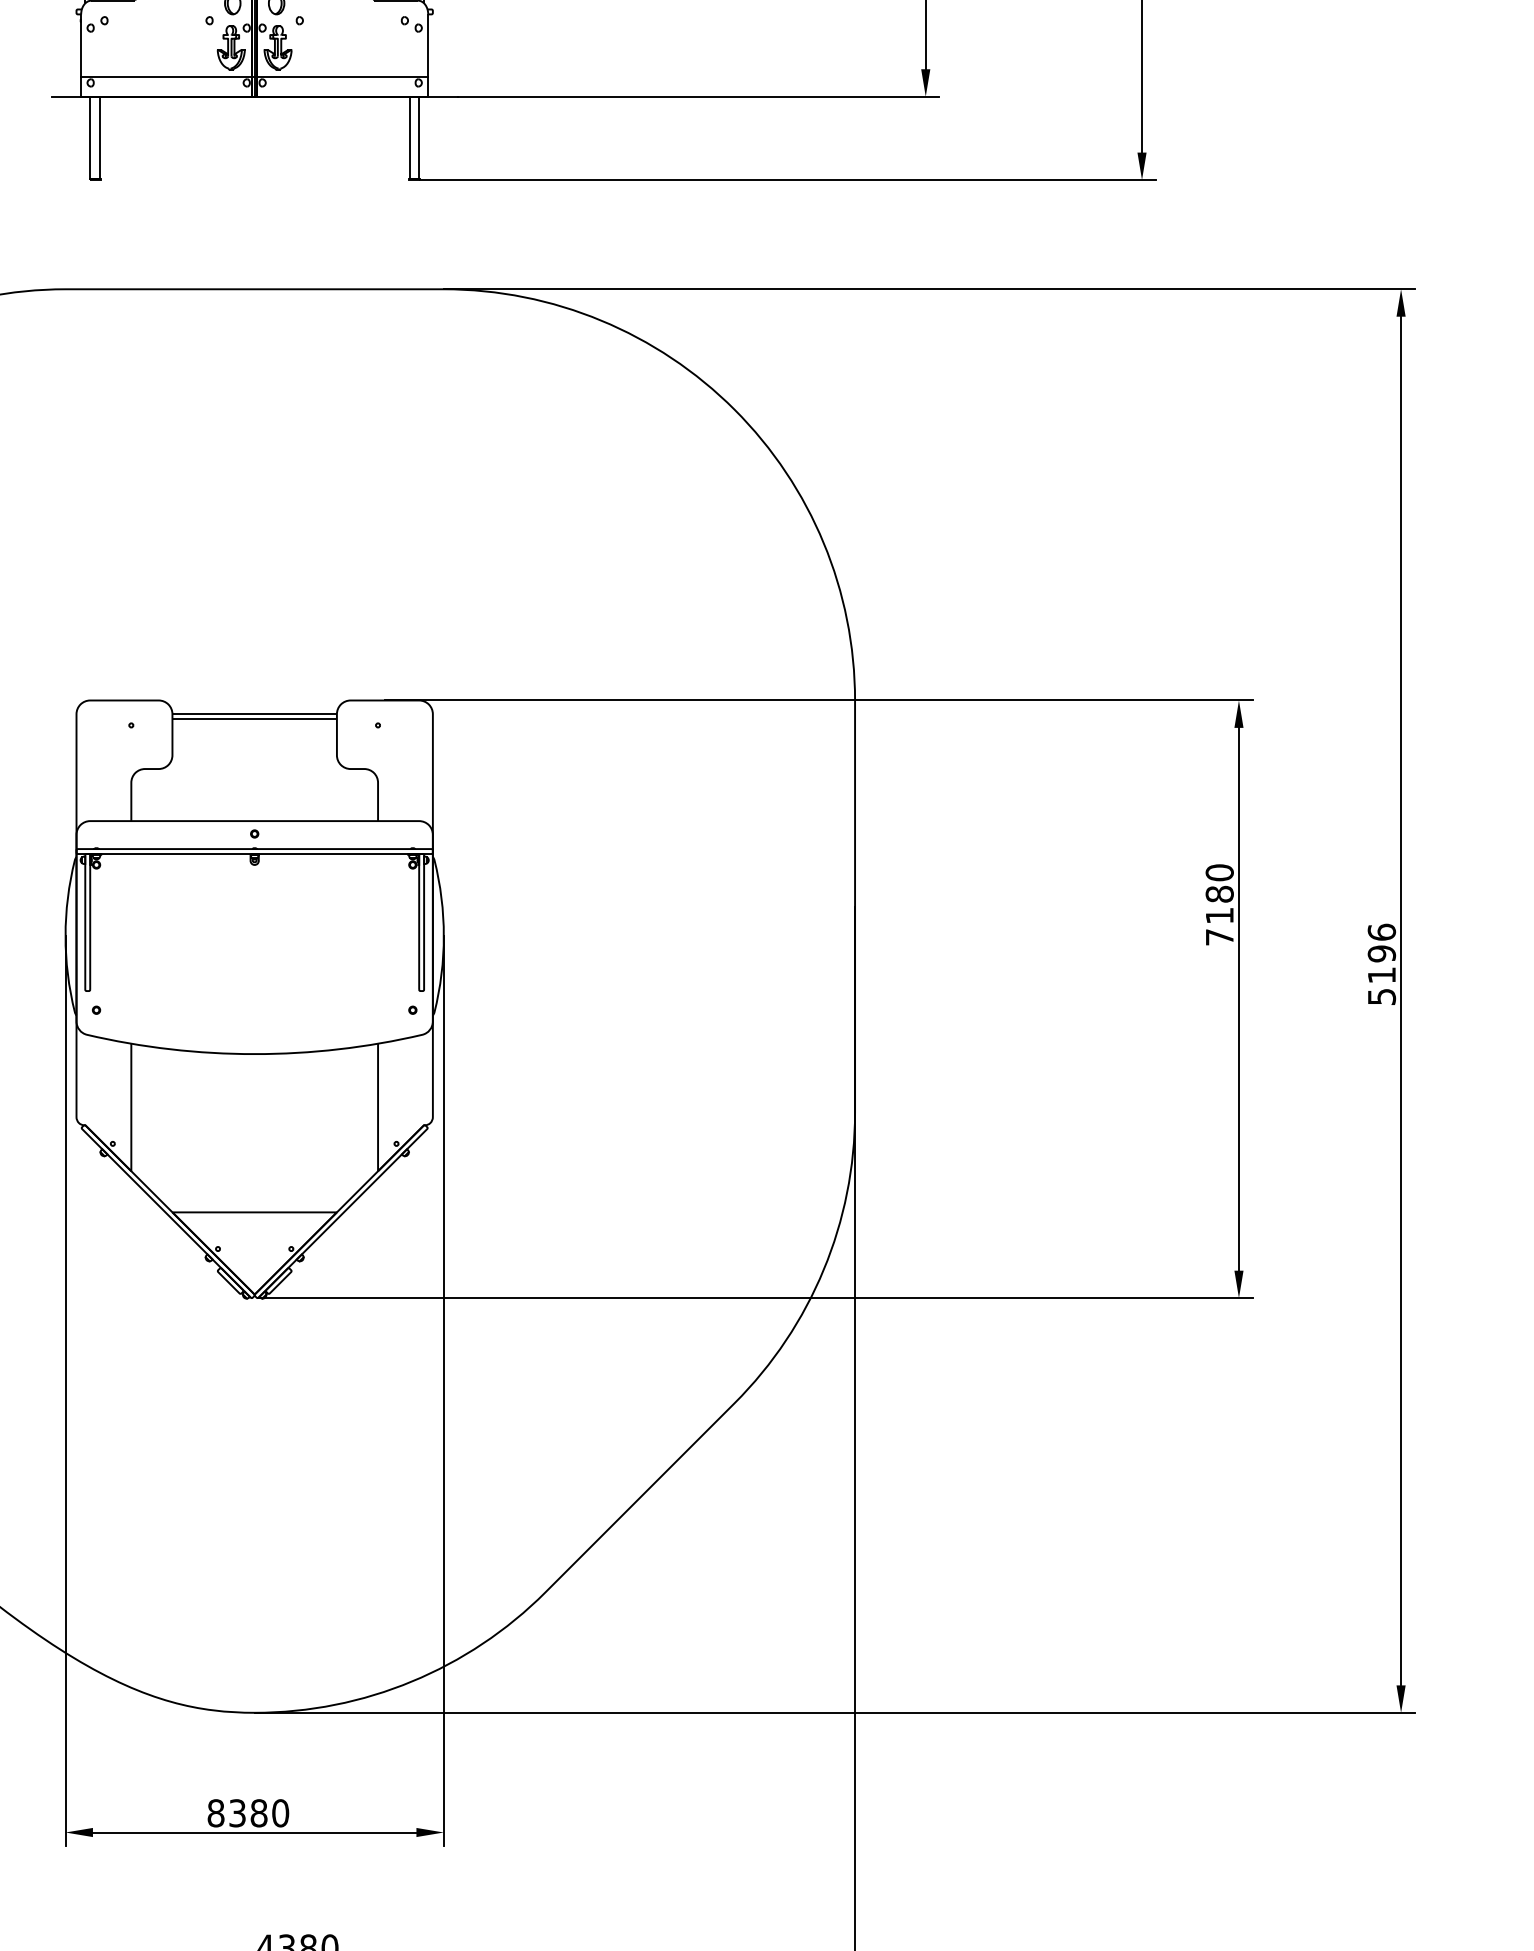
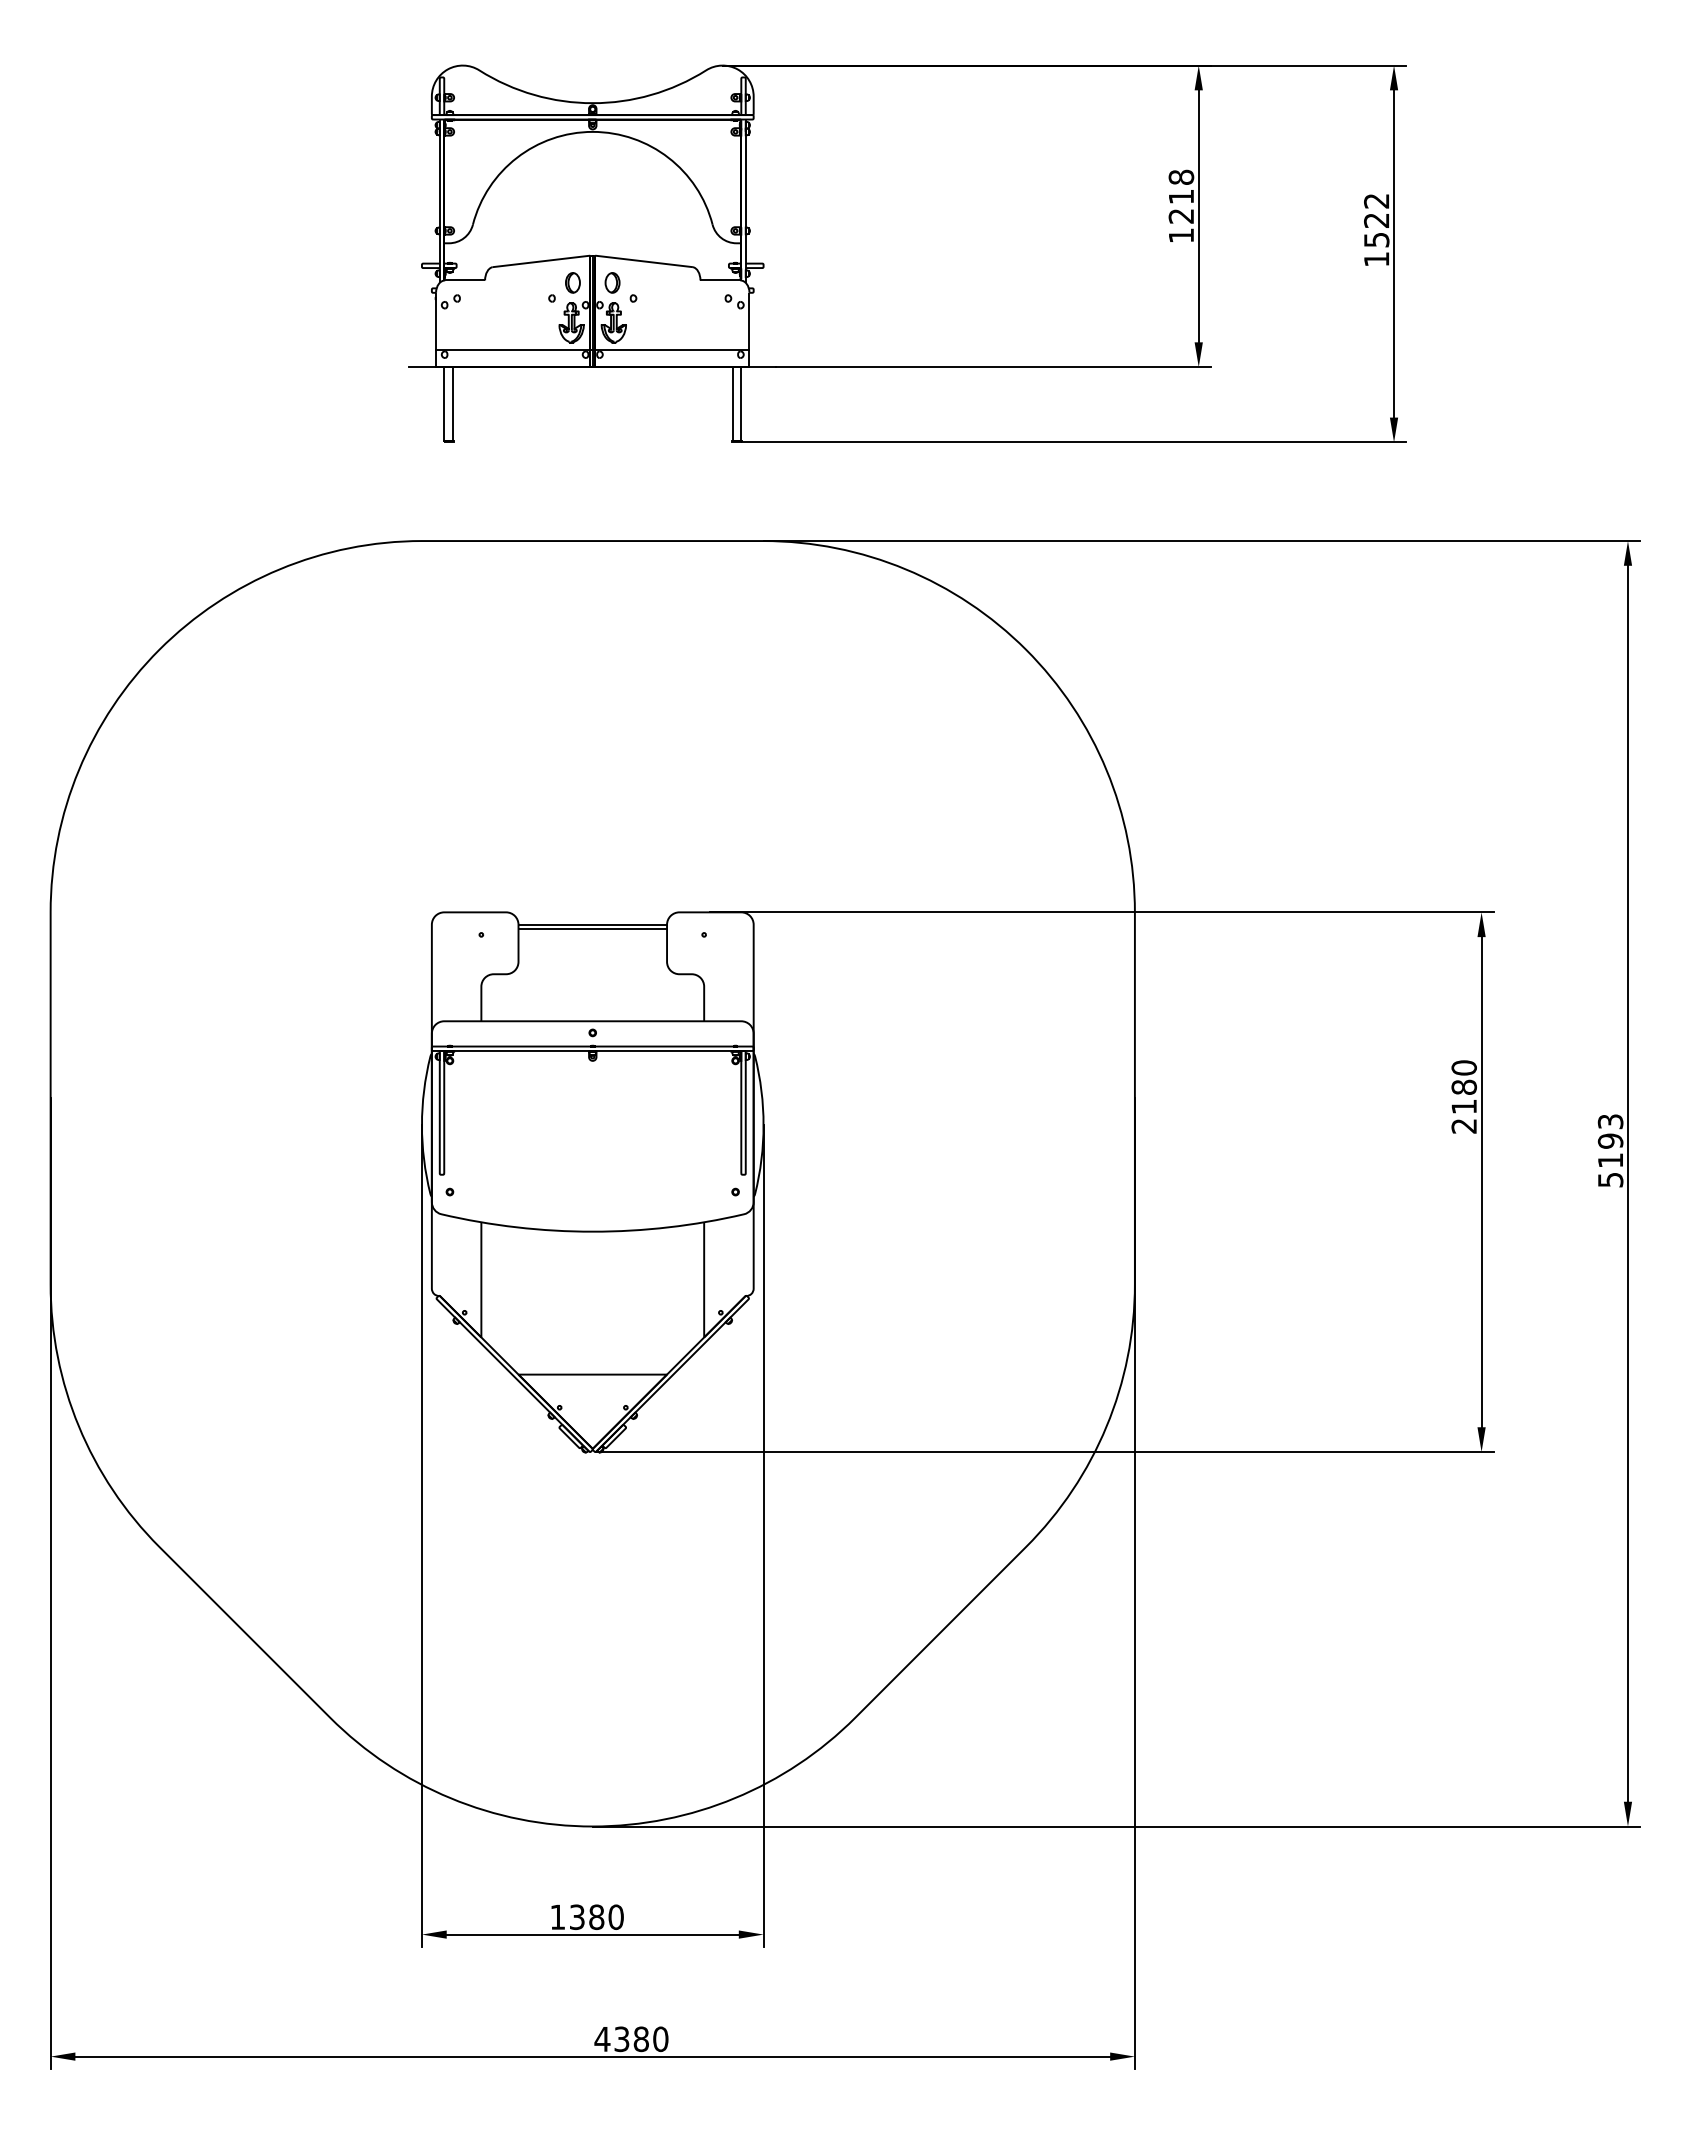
text: (1381, 932) -> (1610, 1121), 5196 -> 5193
text: (1218, 937) -> (1463, 1126), 7180 -> 2180
text: (215, 1812) -> (557, 1916), 8380 -> 1380

